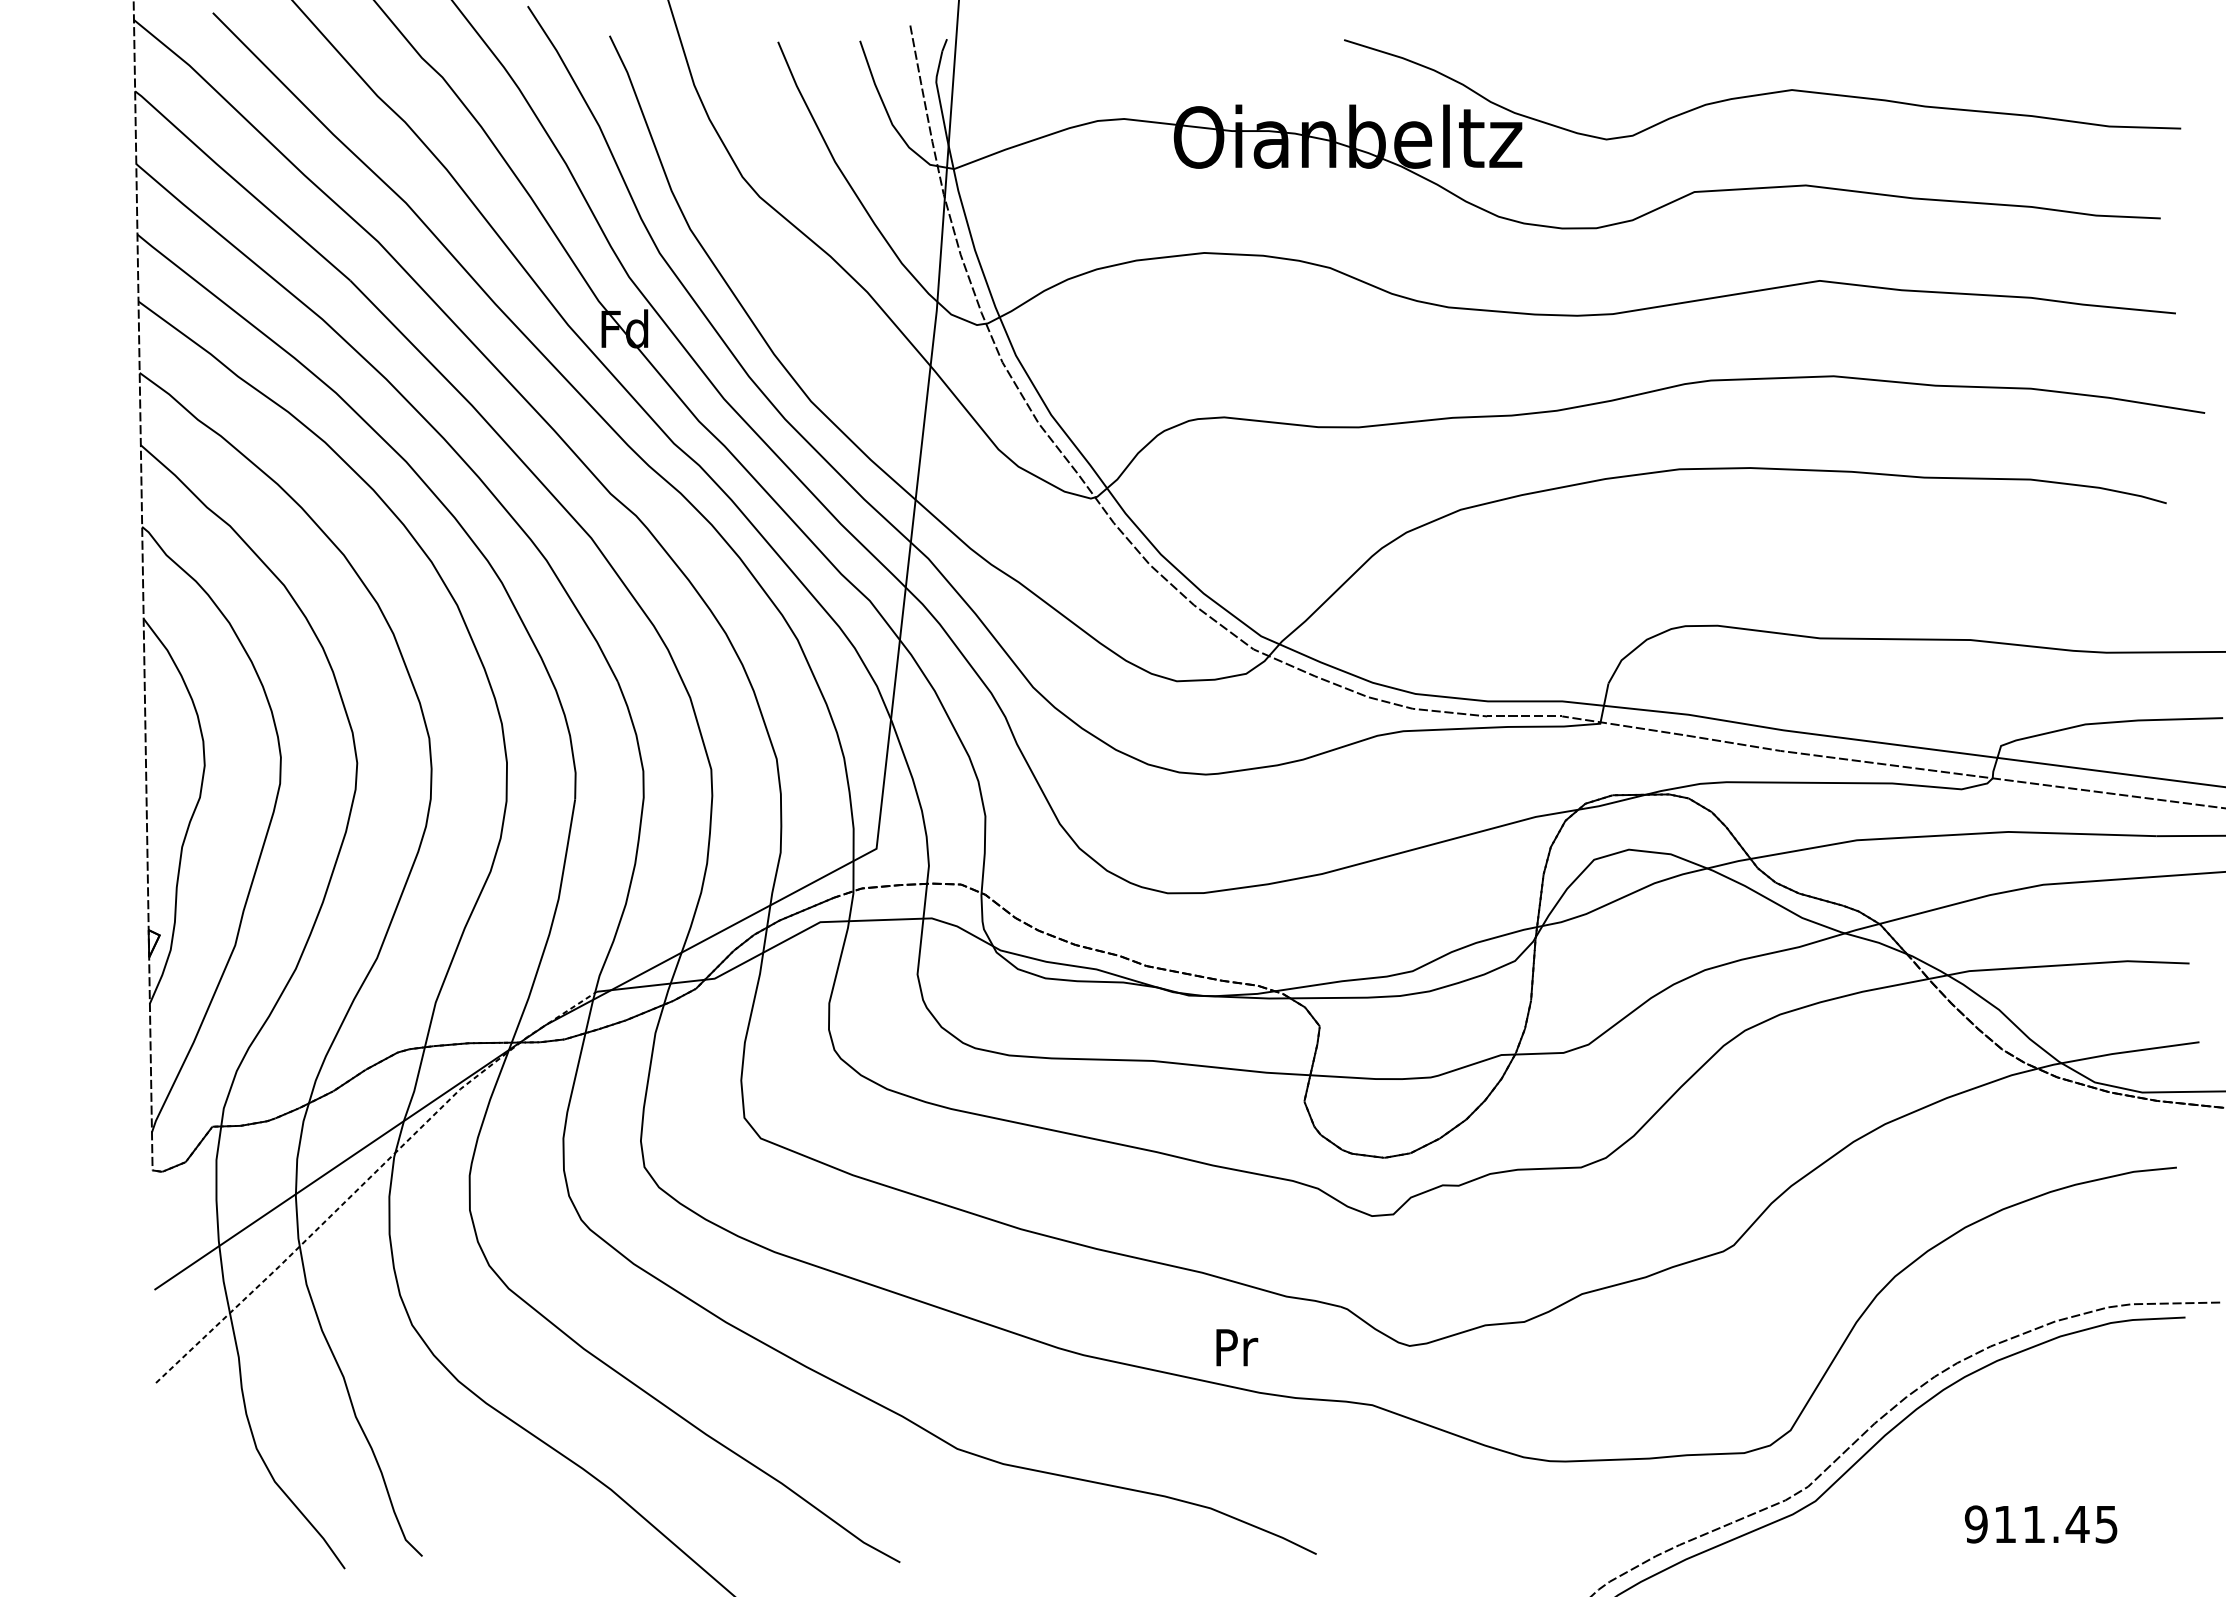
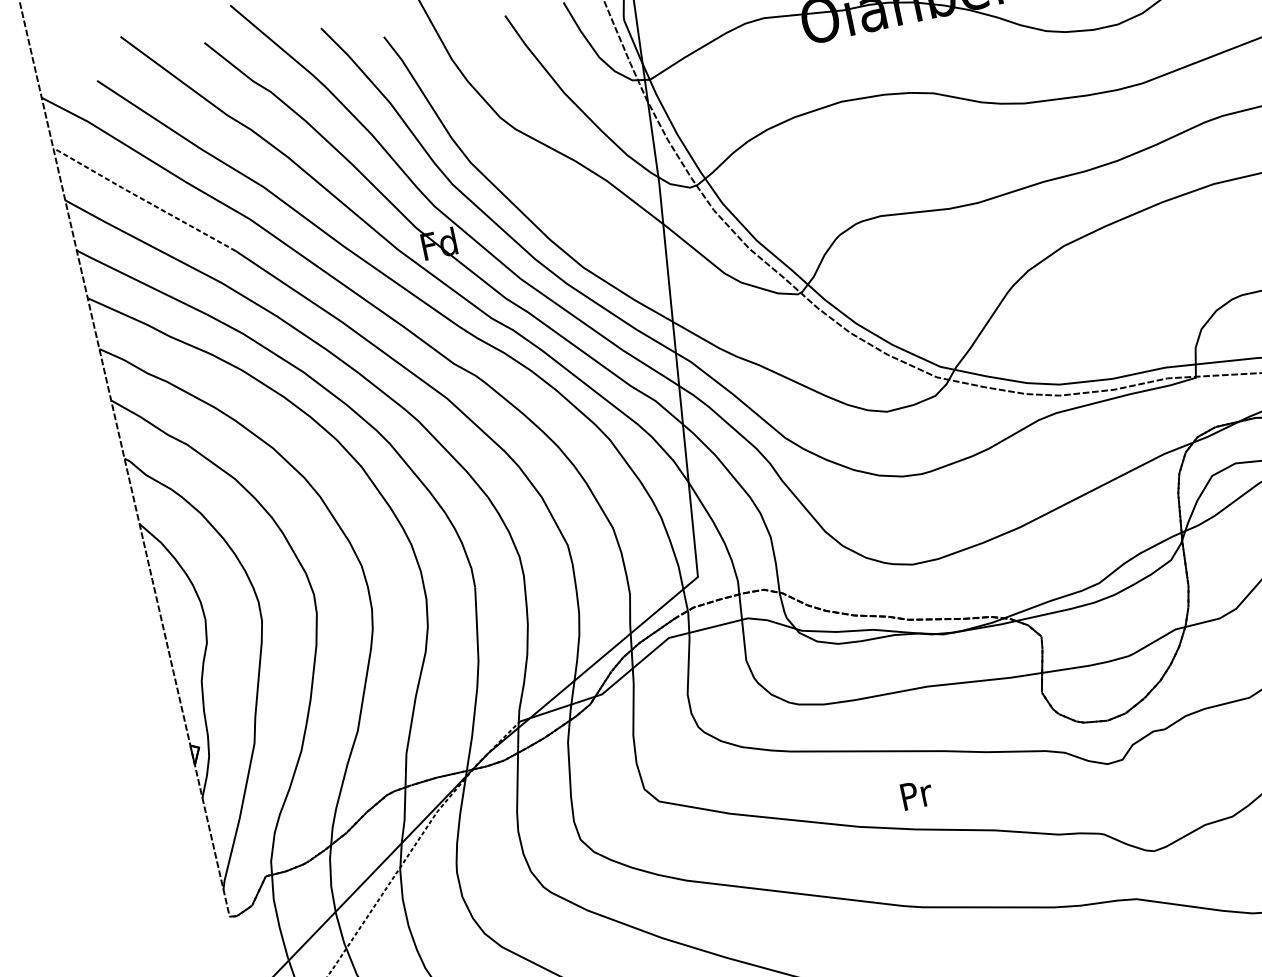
line: (240, 184) -> (142, 199), solid -> dashed
text: (1237, 1347) -> (917, 794), moved

